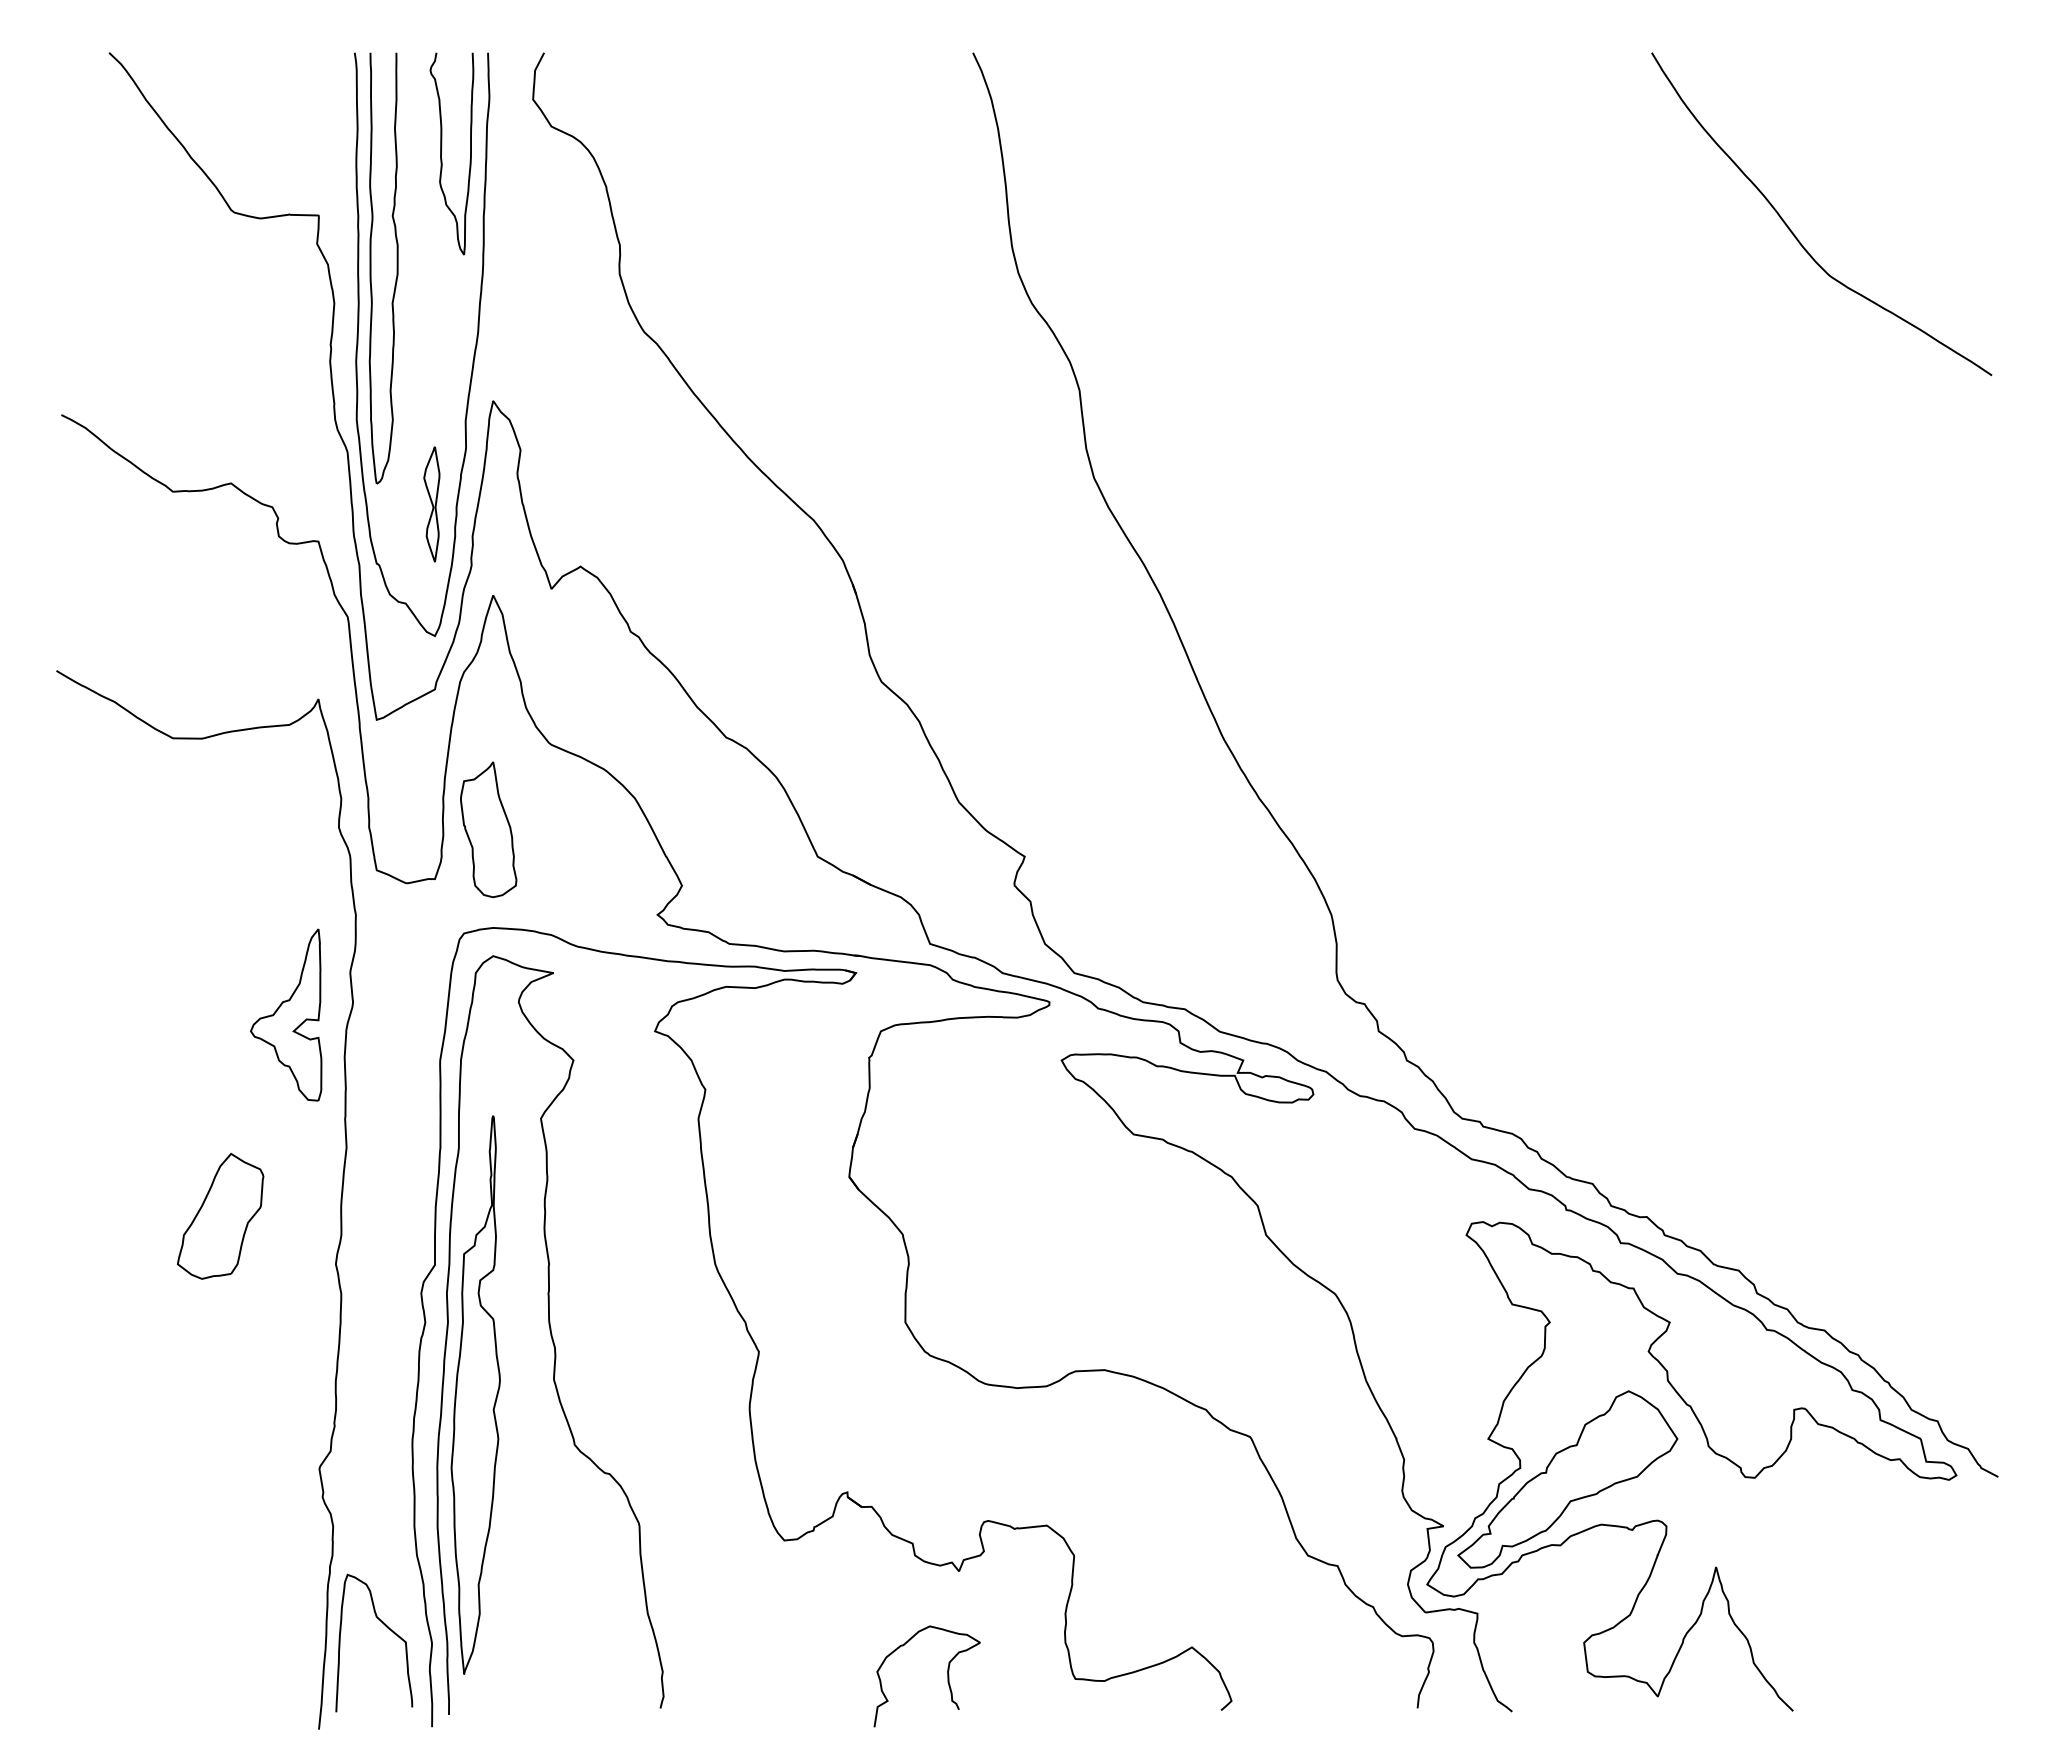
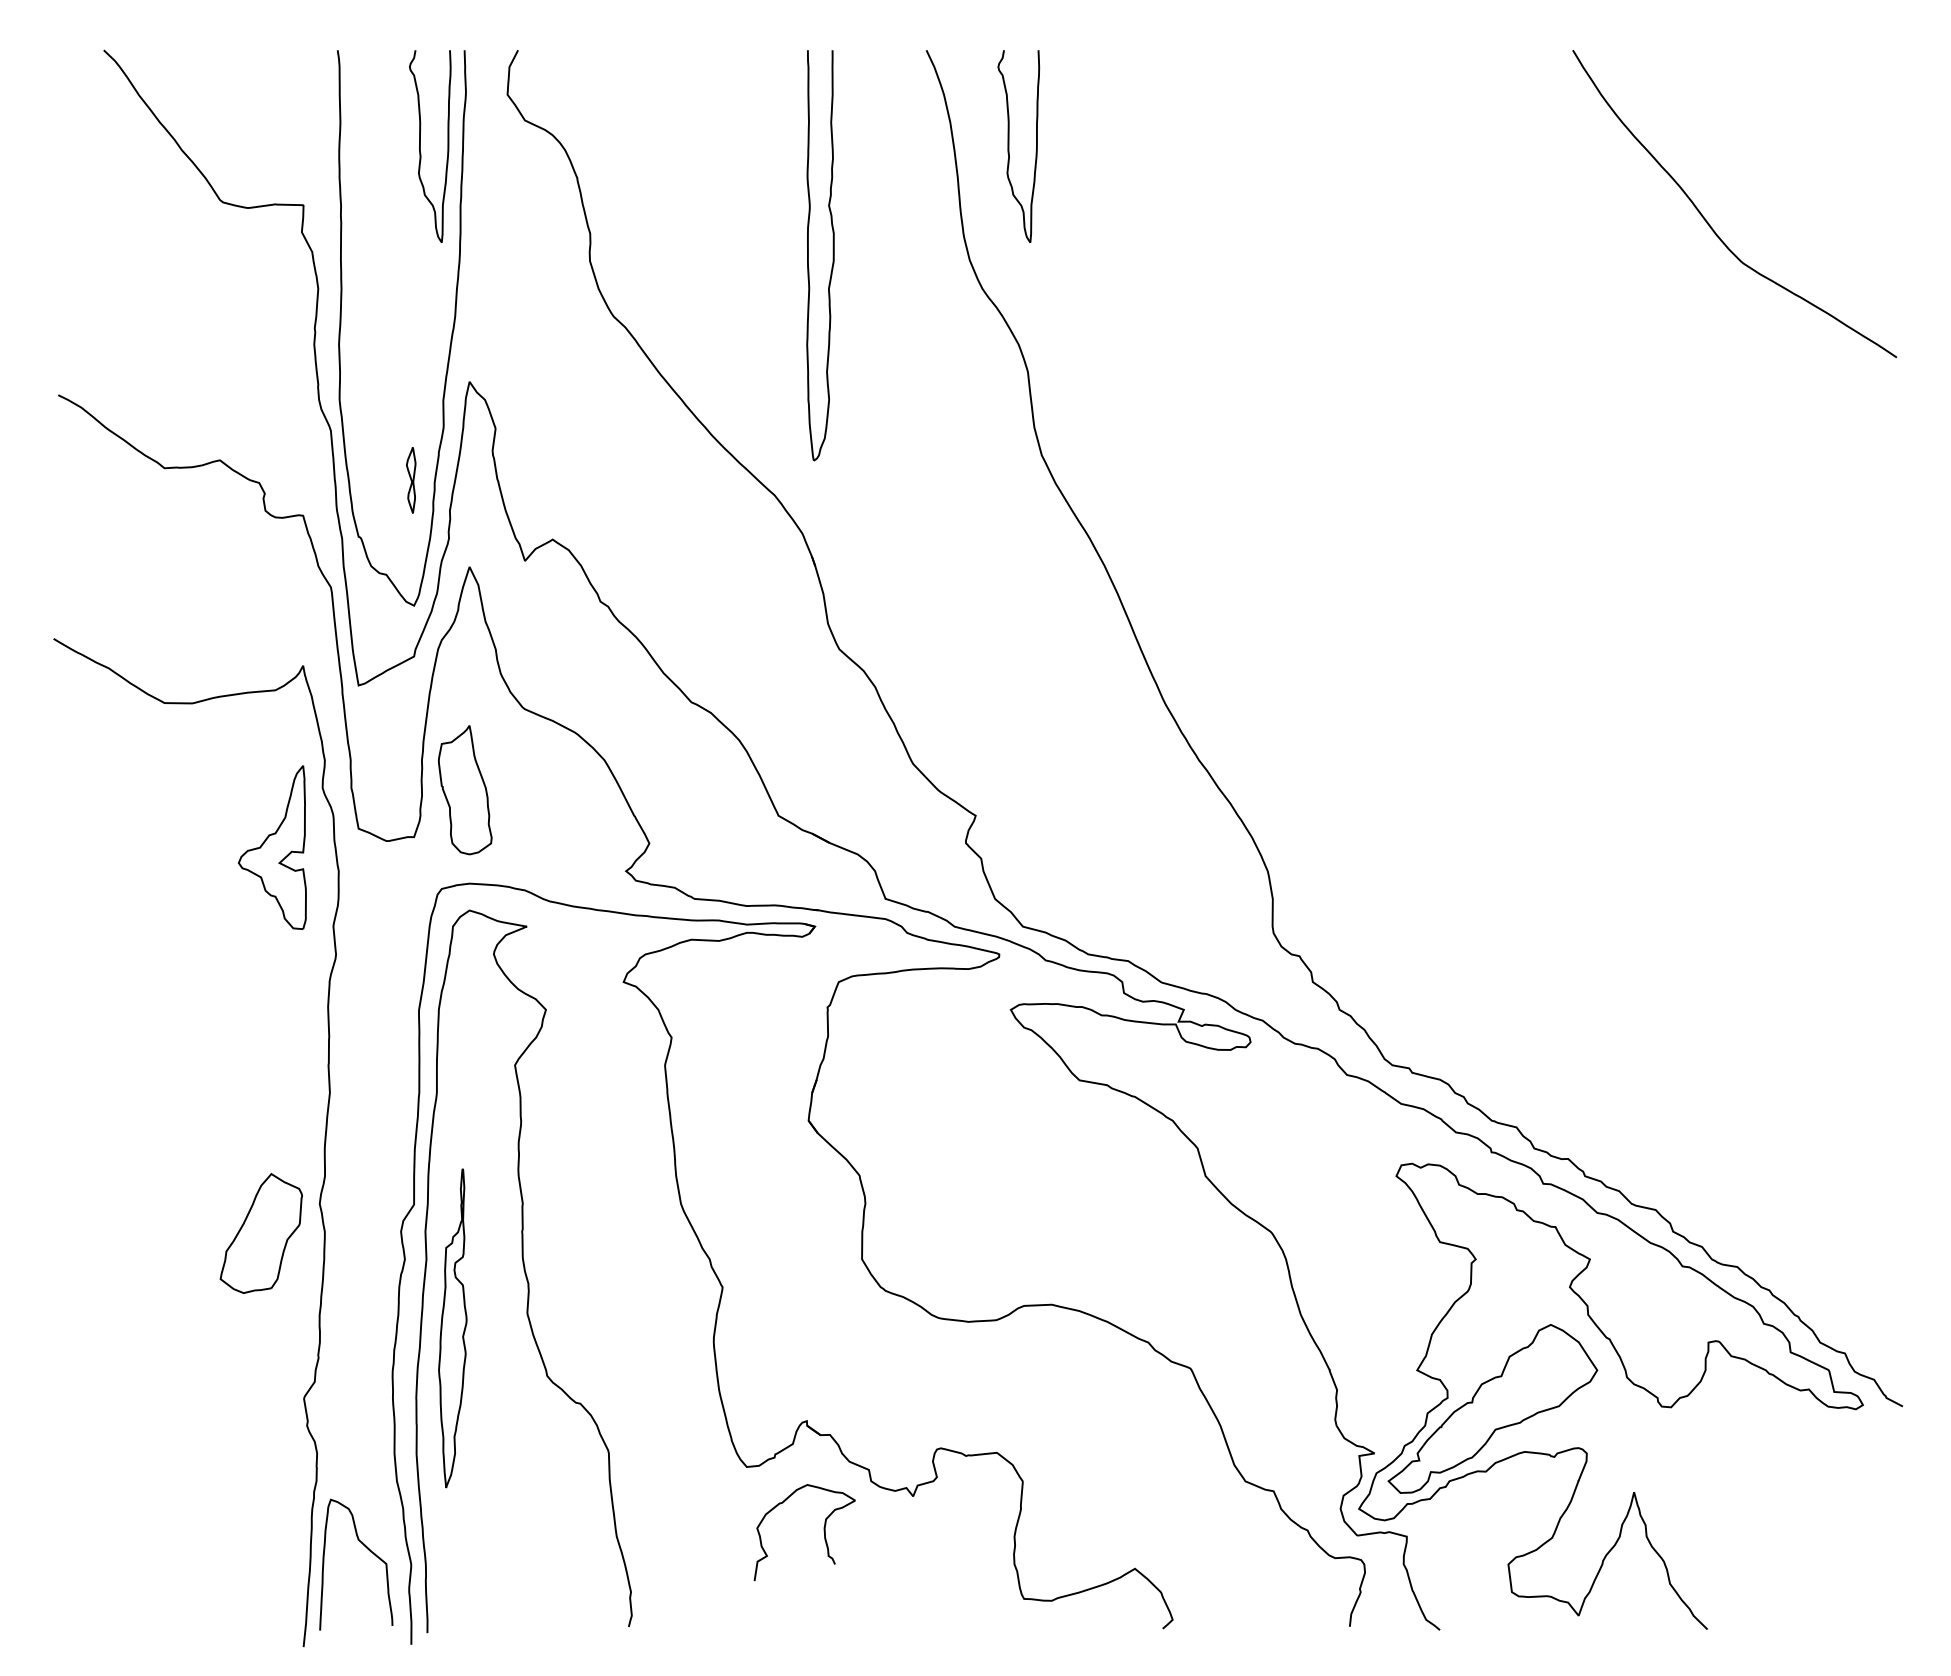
curve: (1059, 153) -> (1008, 146), added
part: (371, 268) -> (808, 255), moved
part: (431, 504) -> (410, 480), size x0.6
part: (286, 1014) -> (272, 847), moved
part: (220, 1216) -> (261, 1233), moved
part: (475, 1394) -> (452, 1327), size x0.6
curve: (947, 1676) -> (824, 1532), moved

